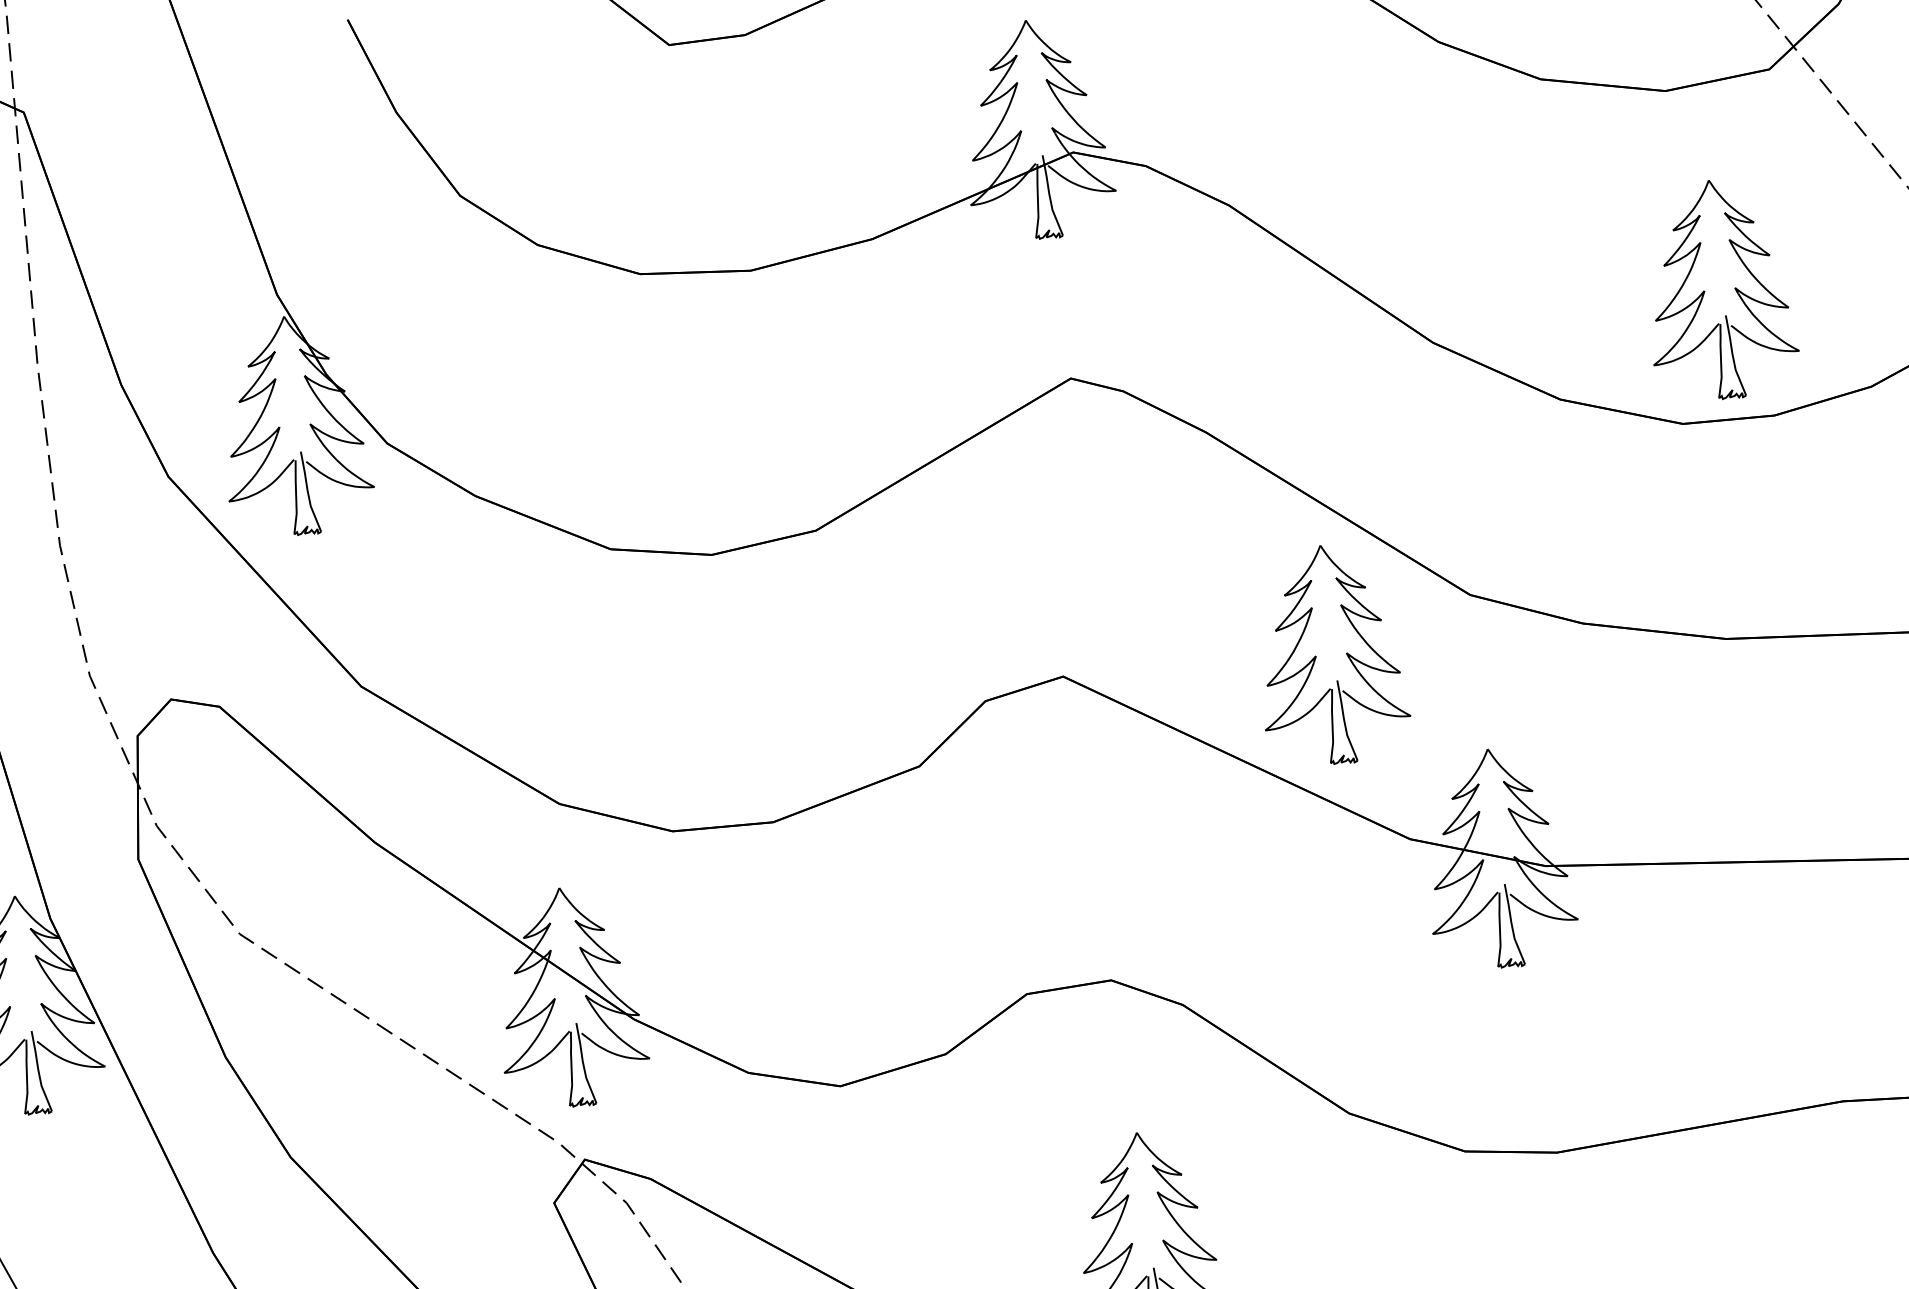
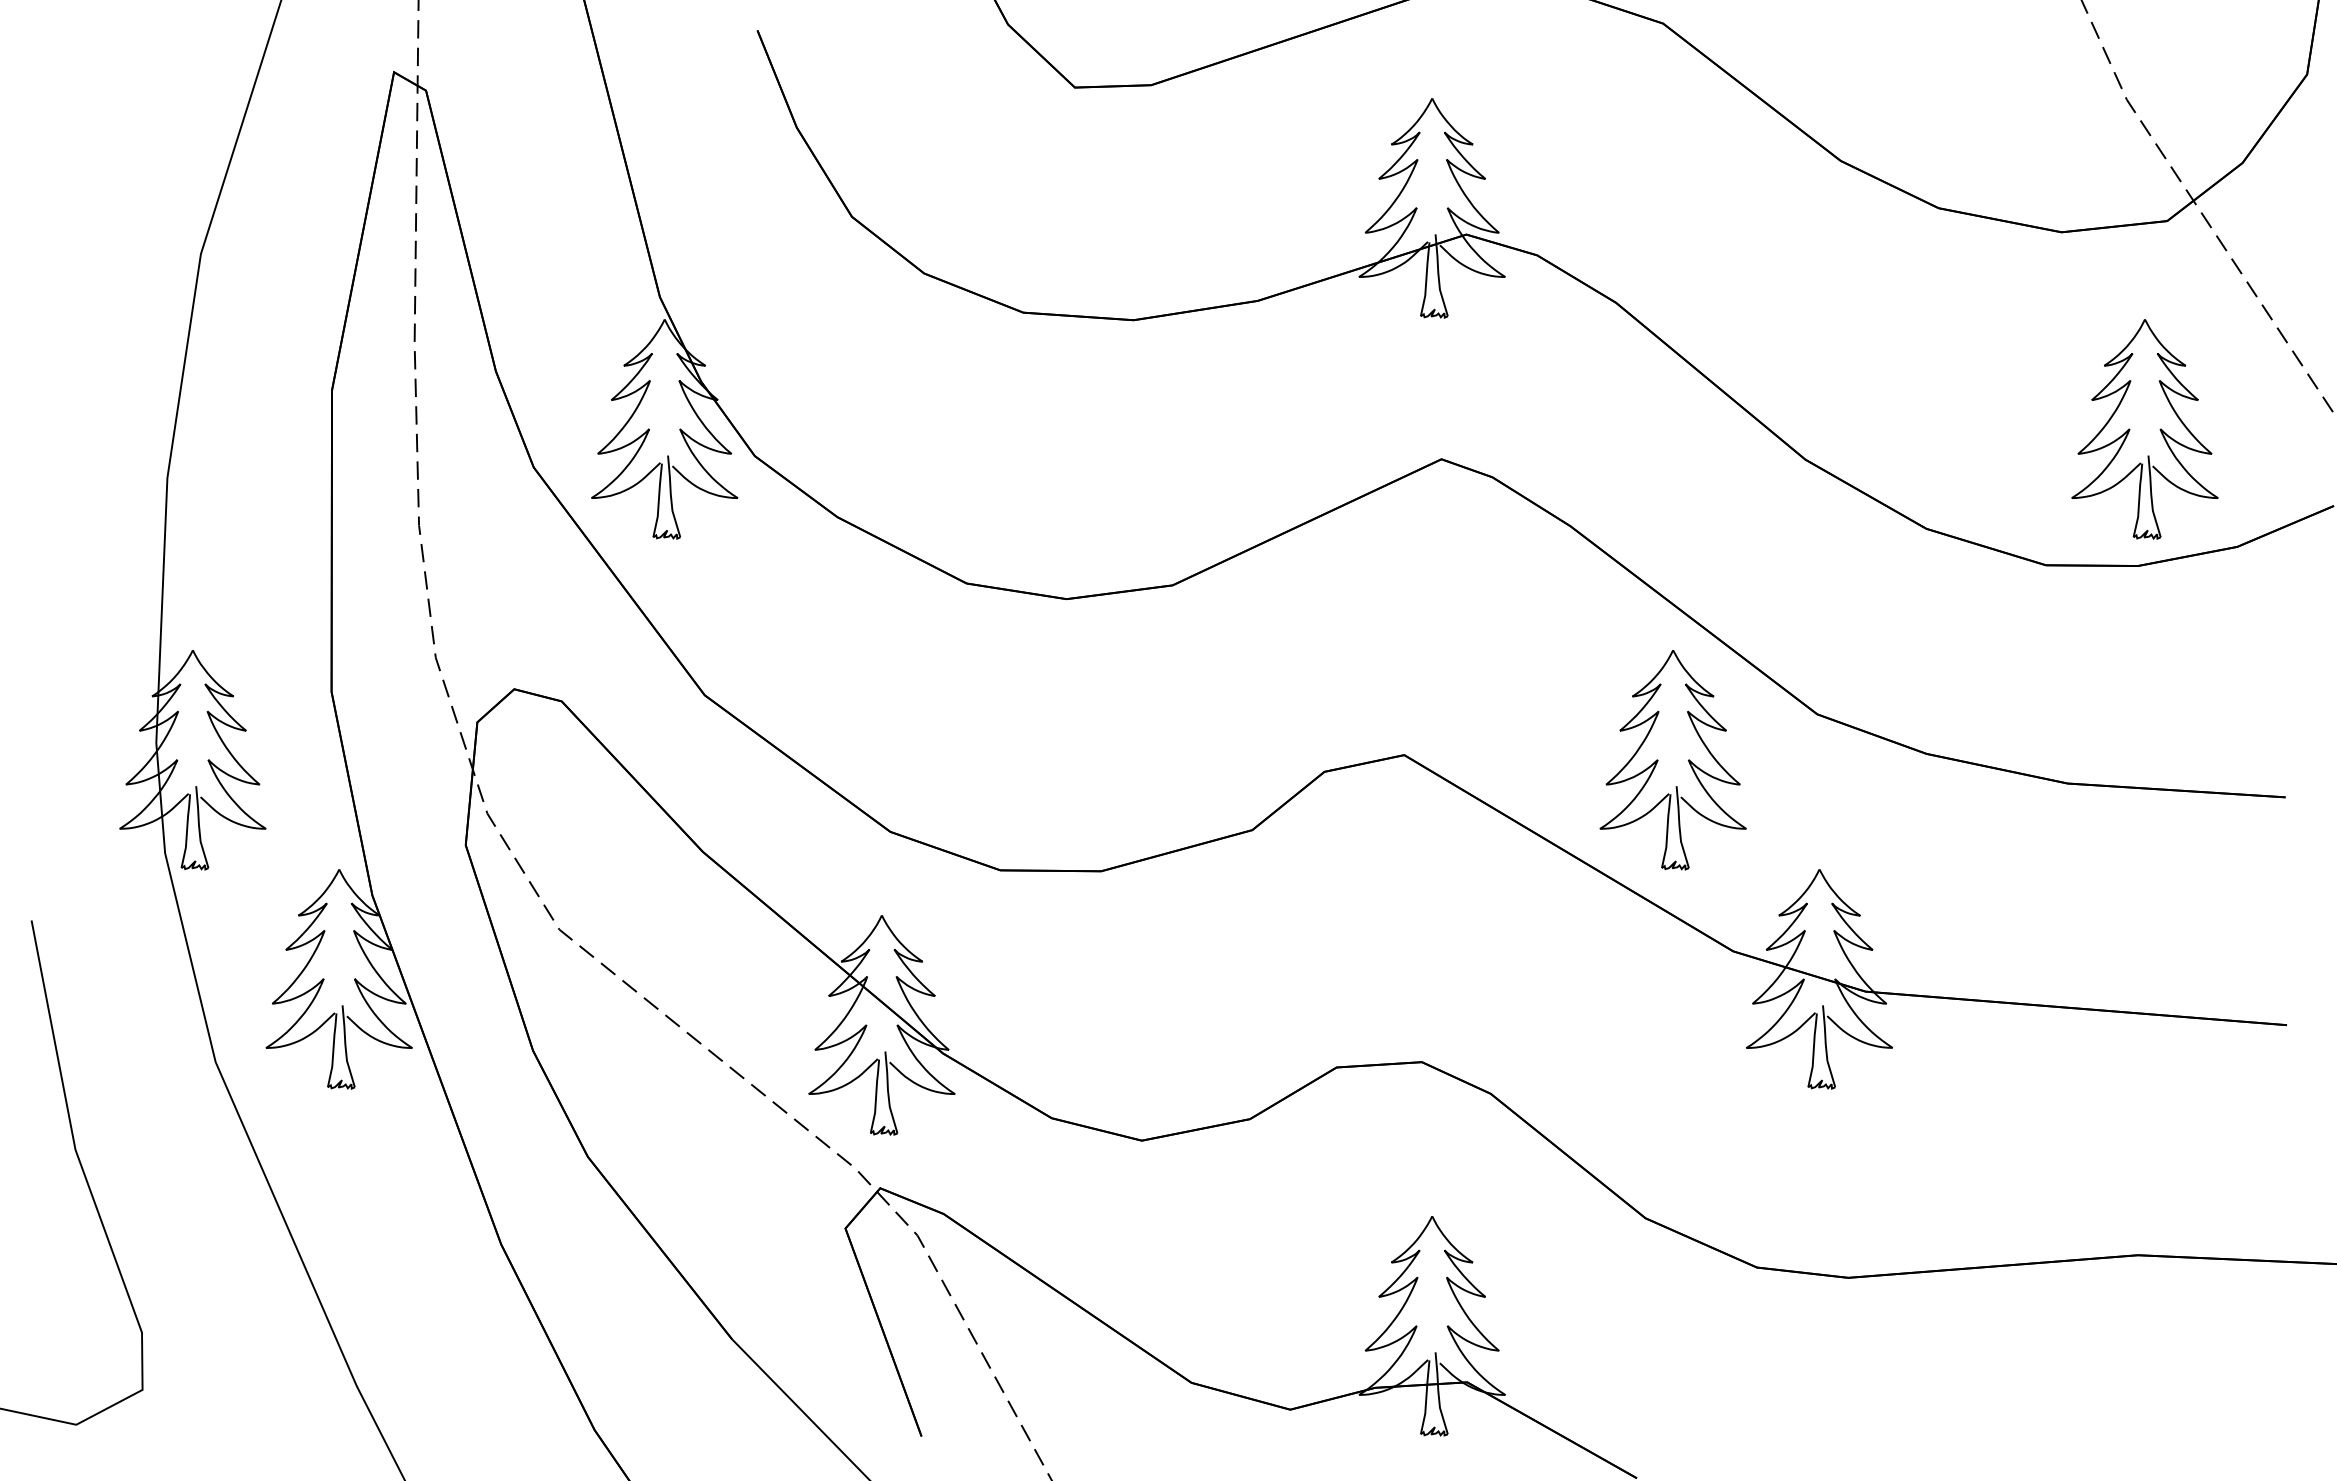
part: (1705, 291) -> (2130, 429), moved

